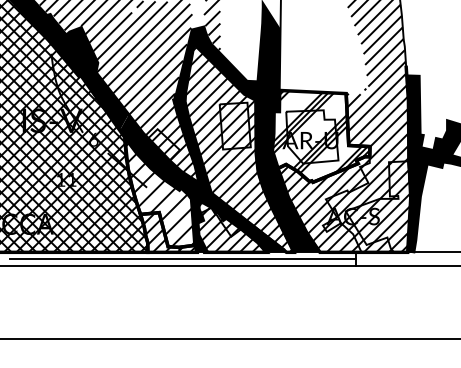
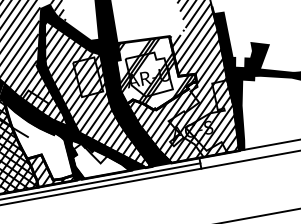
hatch: (159, 194) -> (39, 140), removed
hatch: (231, 227) -> (99, 156), removed

